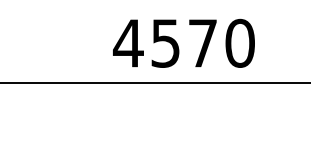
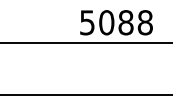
text: (182, 42) -> (115, 22), 4570 -> 5088

